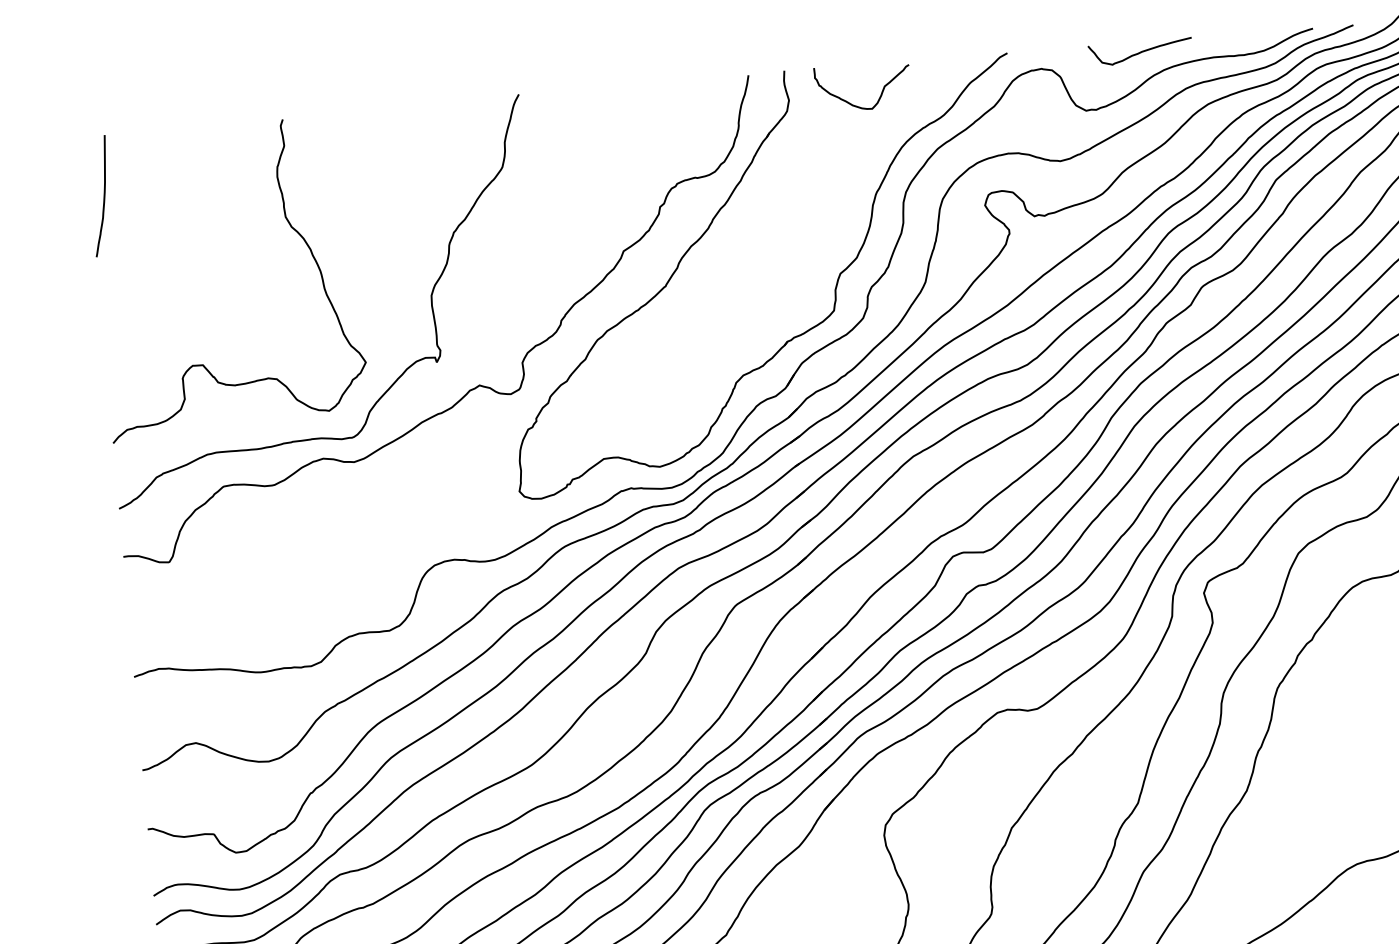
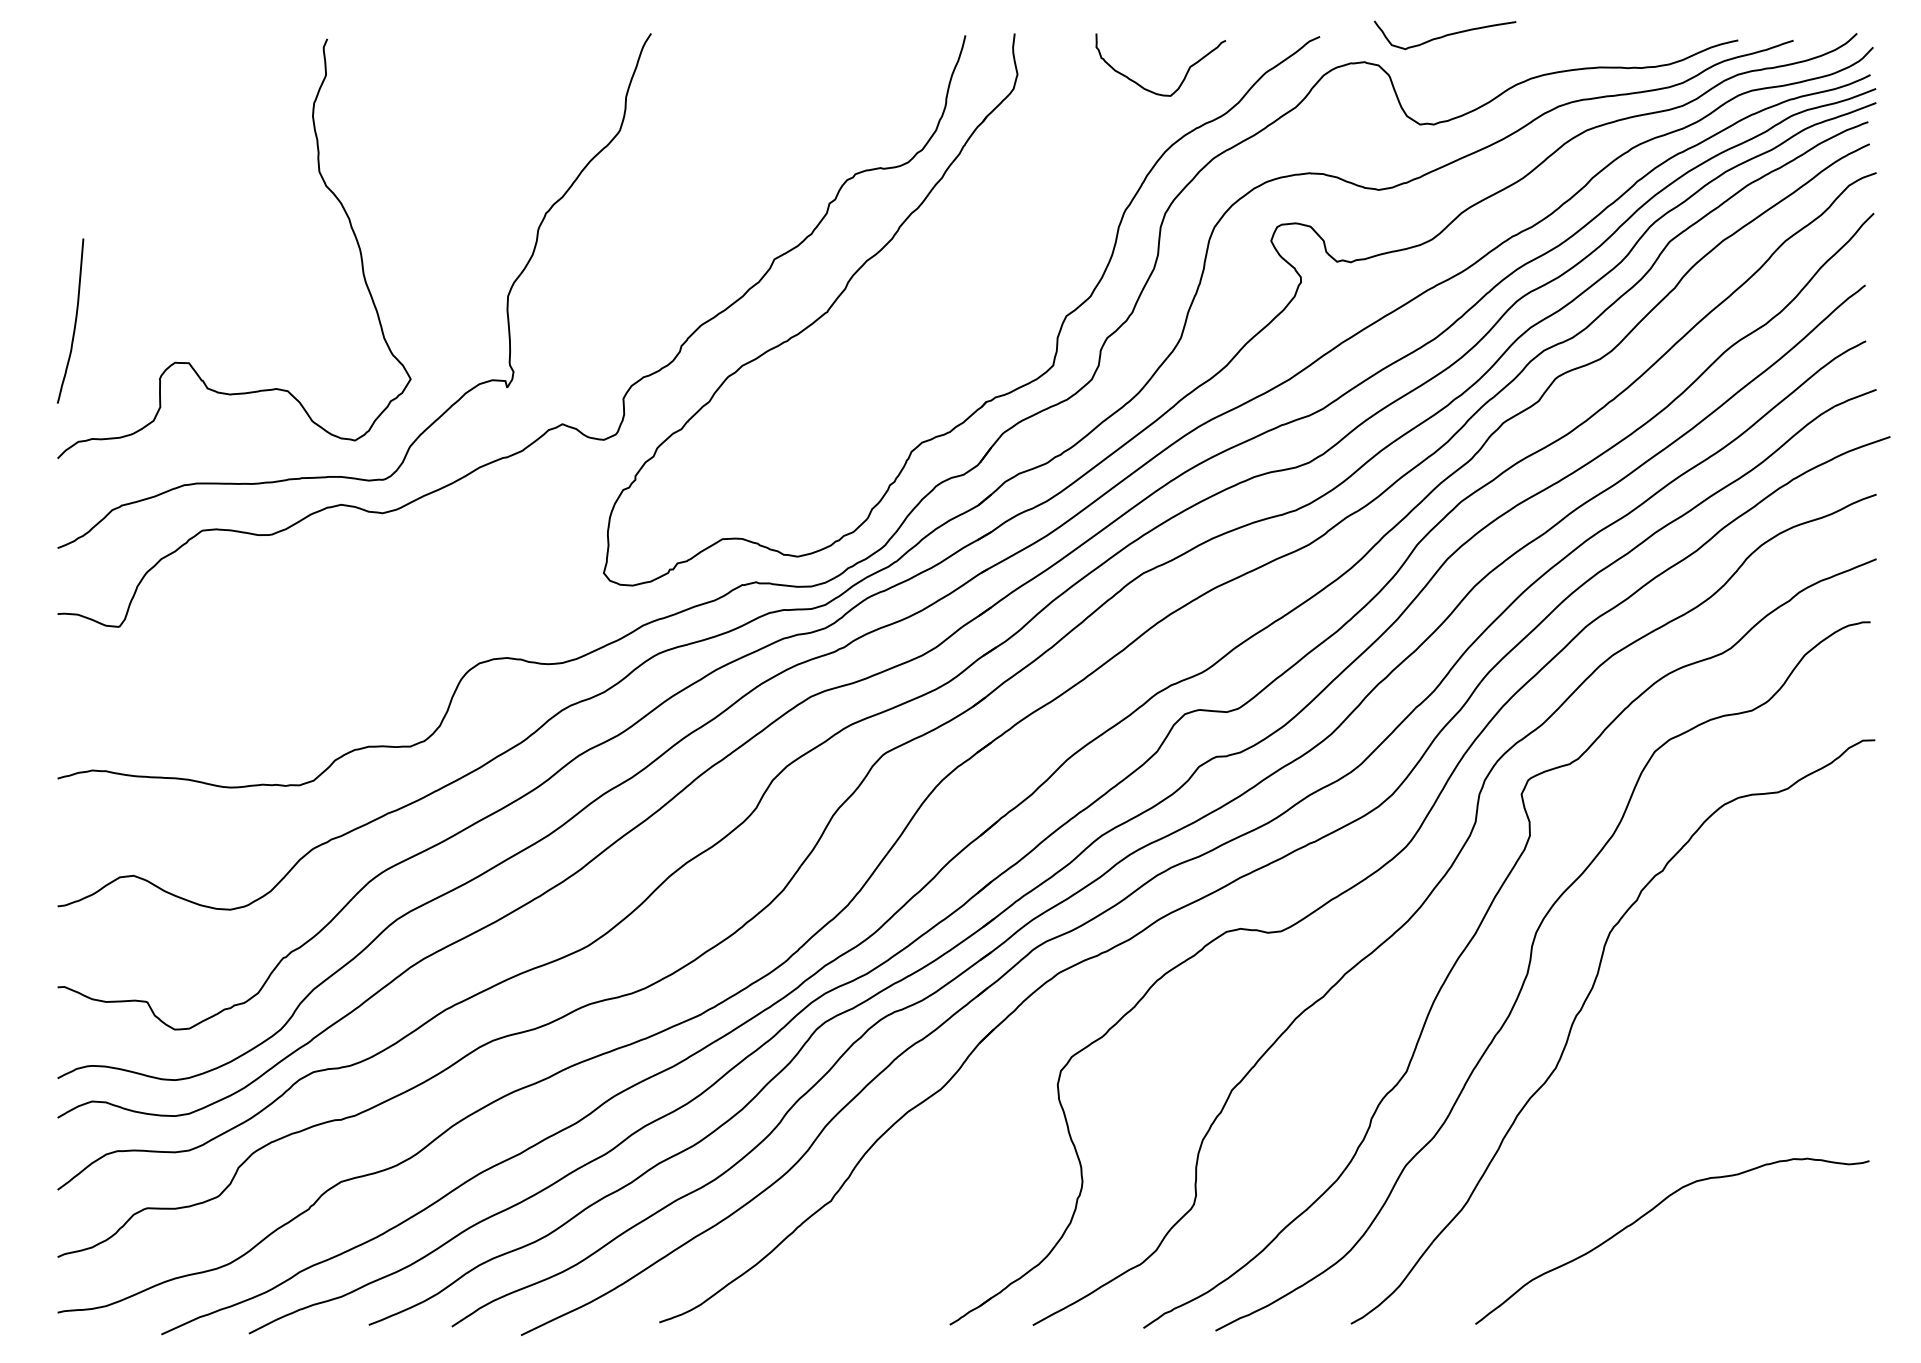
curve: (1140, 52) -> (1444, 35), moved
curve: (881, 93) -> (1184, 76), moved
curve: (103, 196) -> (74, 321), moved

